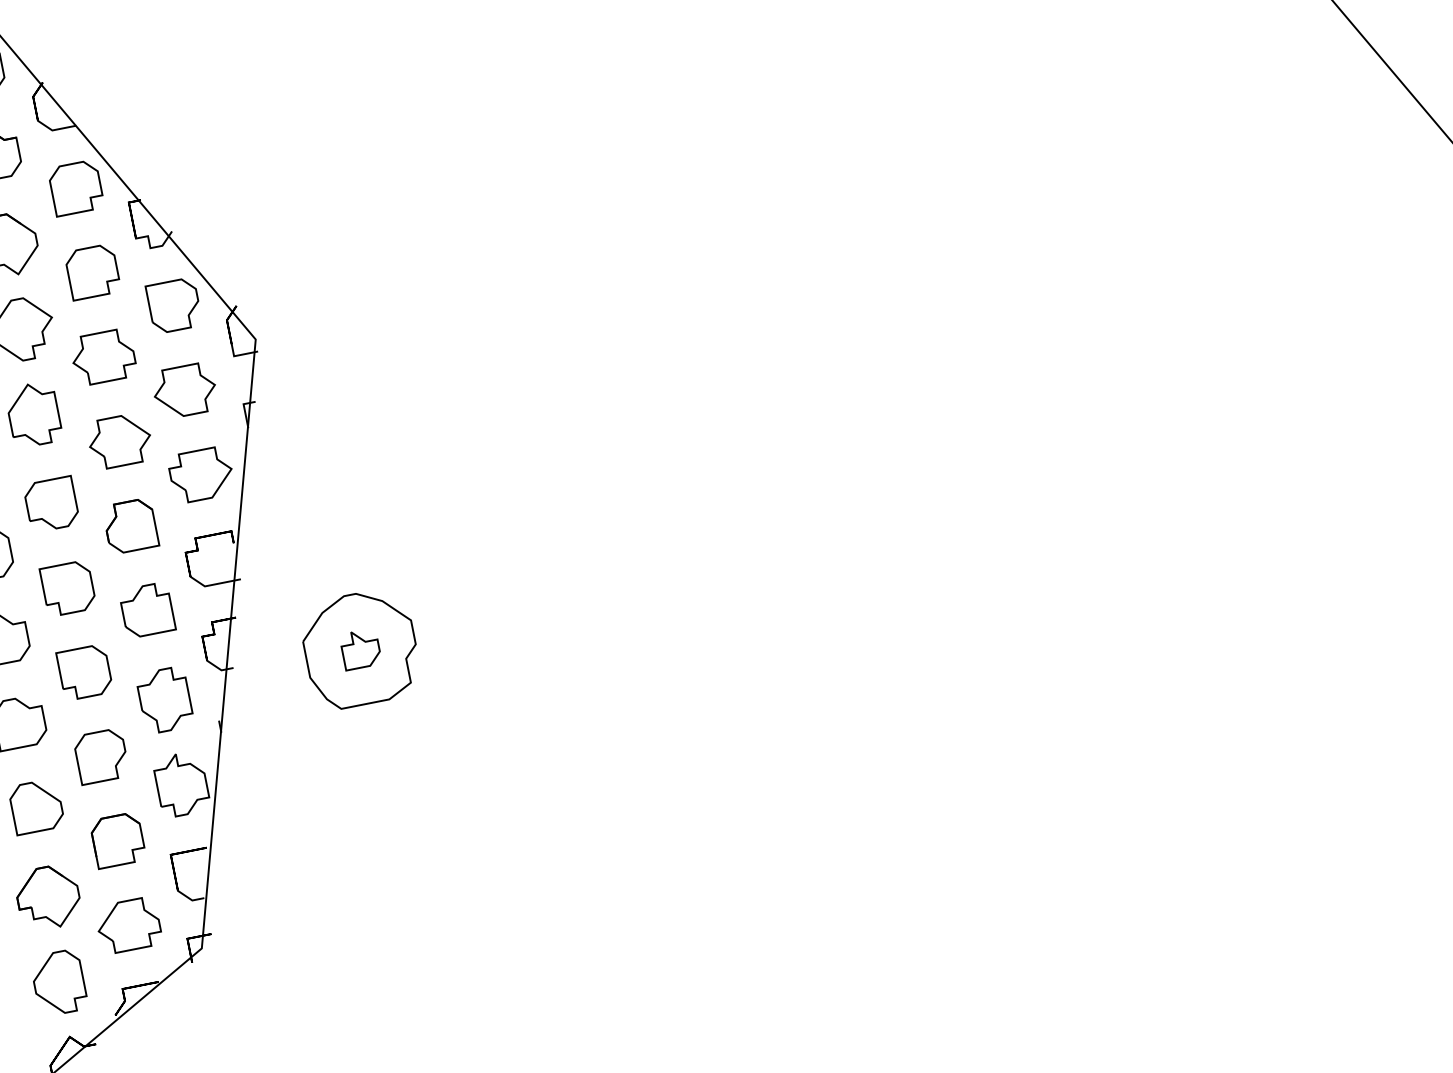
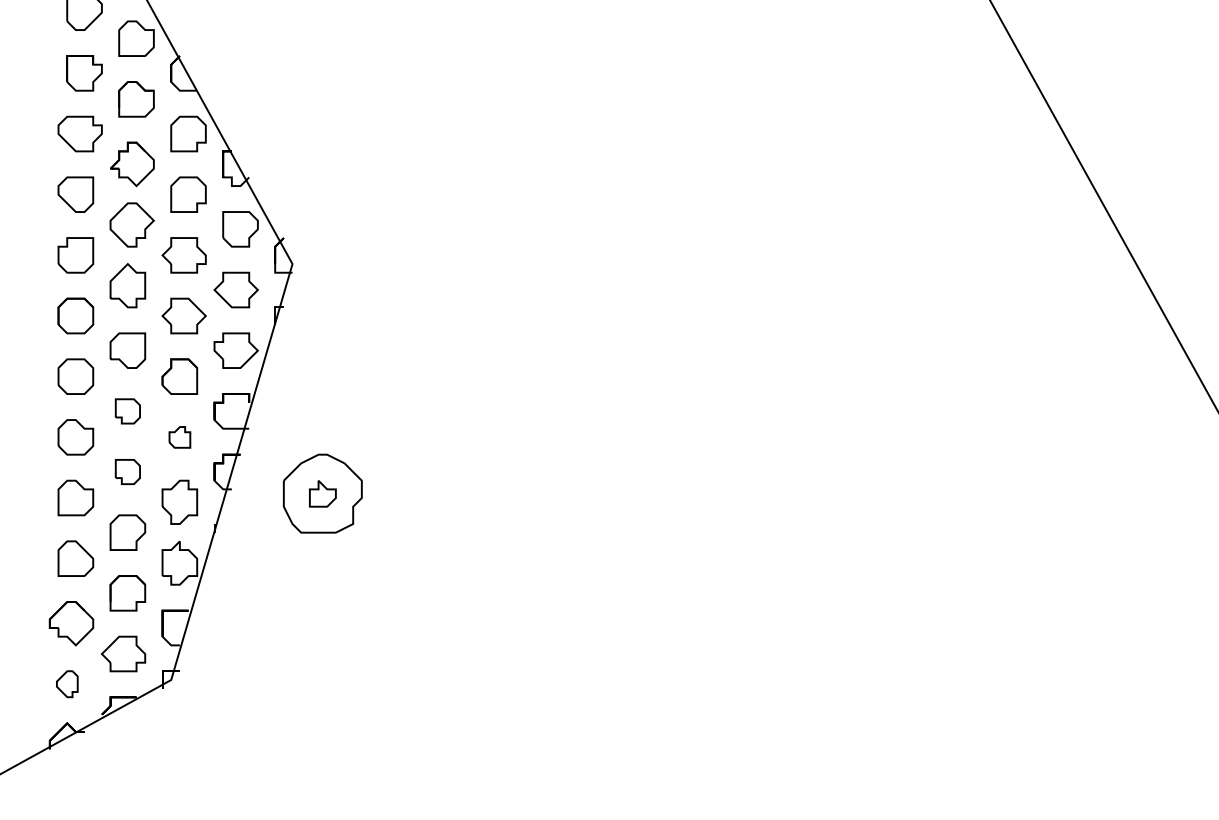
part: (67, 588) -> (127, 411), size x0.7
part: (146, 610) -> (179, 437), size x0.6
part: (84, 671) -> (127, 471), size x0.7
part: (59, 981) -> (67, 683), size x0.6

